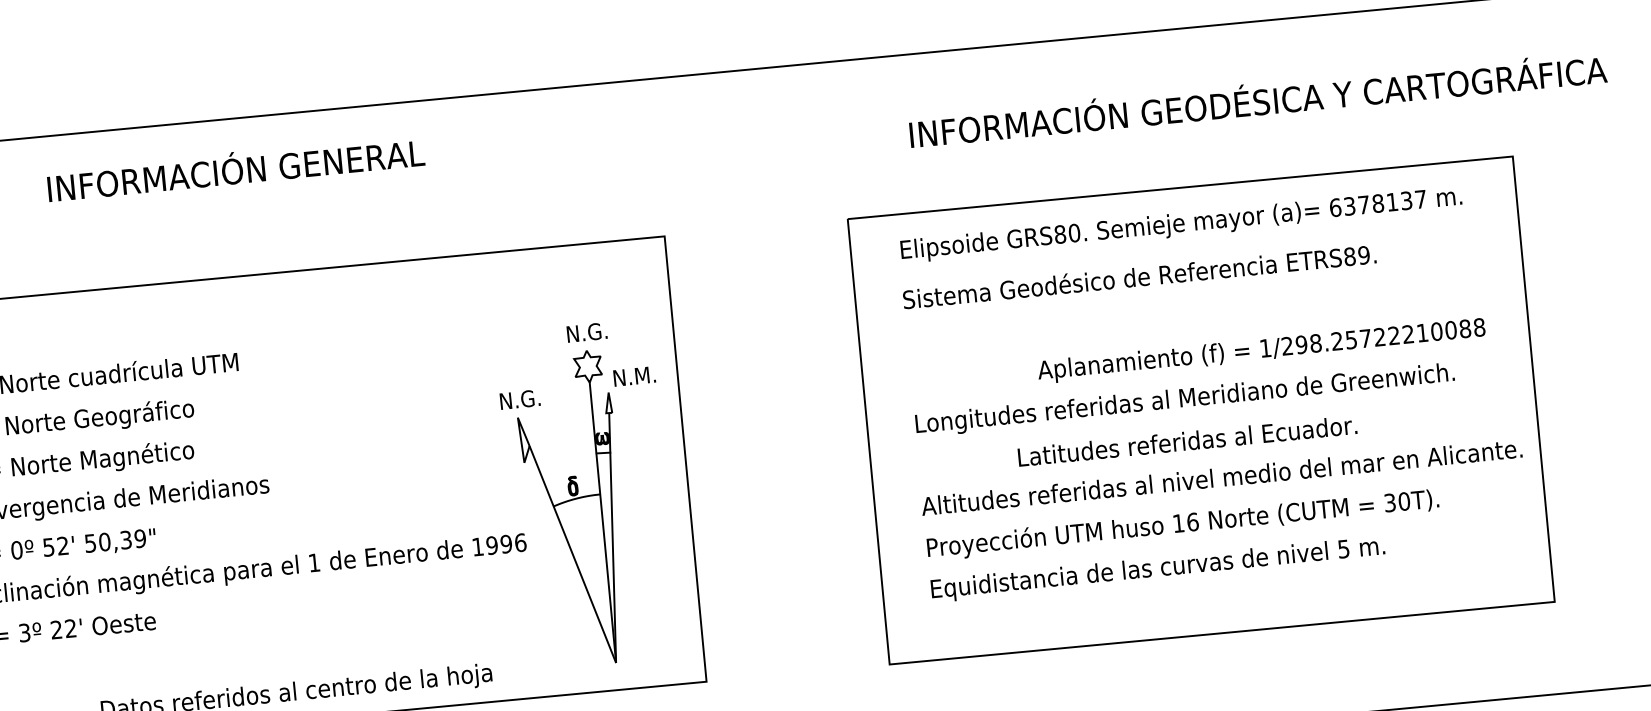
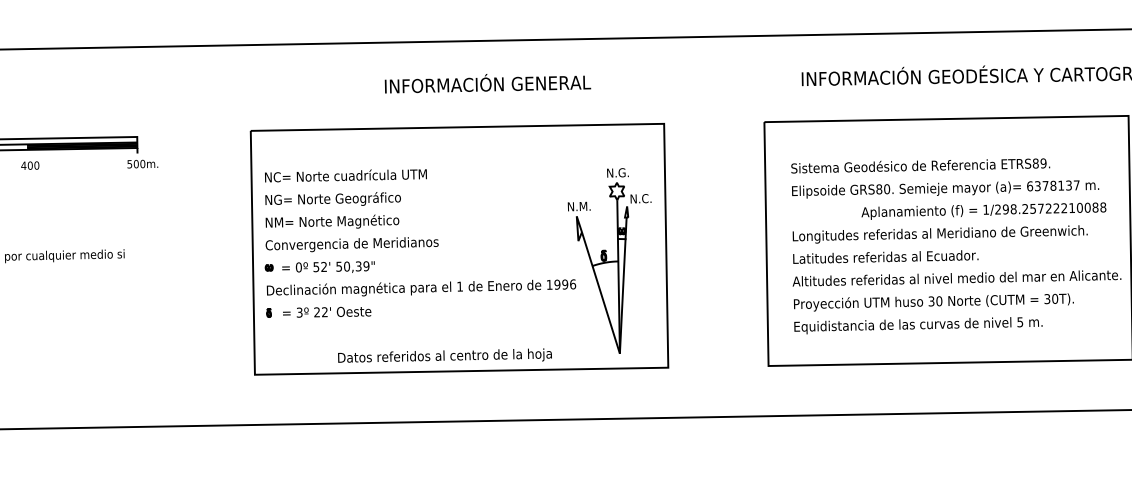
text: (235, 169) -> (487, 83), moved
text: (1181, 225) -> (945, 189), moved
text: (644, 375) -> (647, 198), N.M. -> N.C.
text: (530, 398) -> (584, 206), N.G. -> N.M.
text: (1186, 440) -> (885, 256), moved
text: (1185, 523) -> (935, 301), 16 -> 30

